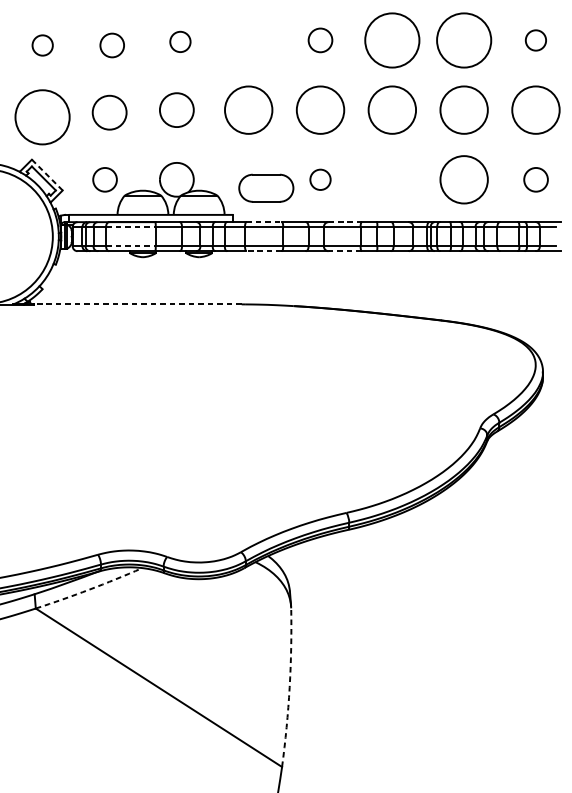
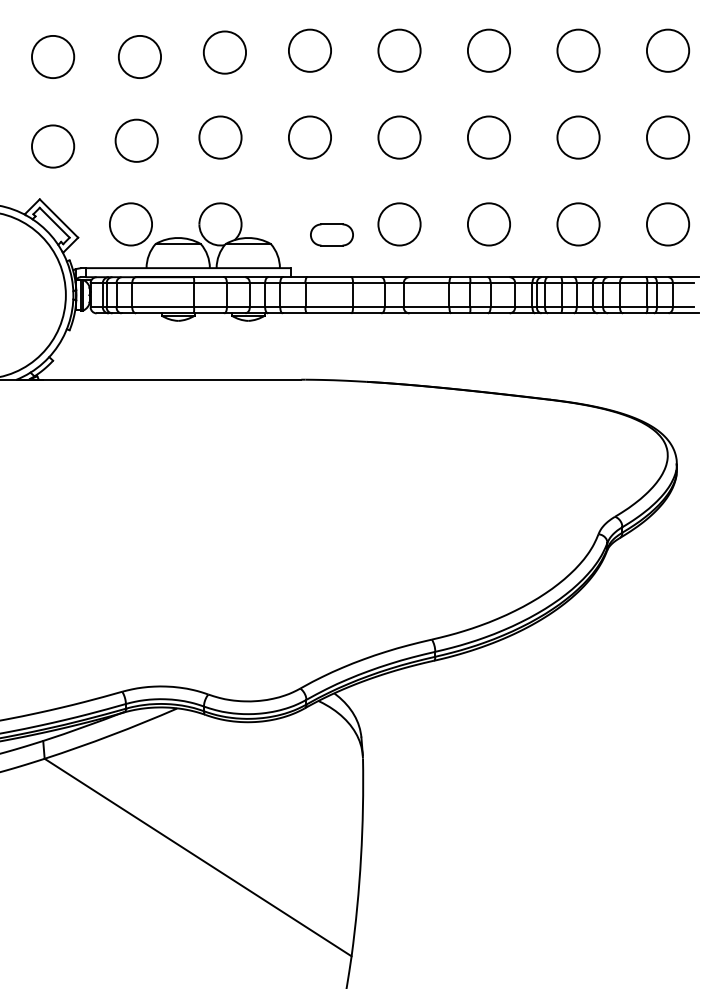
circle: (248, 40) -> (309, 50), added
circle: (320, 40) -> (399, 50), size x1.43
circle: (391, 40) -> (488, 50), size x0.62
circle: (464, 40) -> (578, 50), size x0.62
circle: (535, 40) -> (667, 50), size x1.67
circle: (180, 41) -> (224, 52), size x1.67
circle: (42, 45) -> (53, 56), size x1.67
circle: (111, 45) -> (139, 56), size x1.43
circle: (248, 110) -> (309, 137), size x0.71
circle: (320, 110) -> (399, 137), size x0.71
circle: (391, 110) -> (488, 137), size x0.71
circle: (464, 110) -> (578, 137), size x0.71
circle: (535, 110) -> (667, 137), size x0.71
circle: (42, 117) -> (53, 146), size x0.62
line: (47, 175) -> (59, 218), dashed -> solid
circle: (104, 179) -> (130, 224), size x1.43
circle: (320, 179) -> (399, 224), size x1.67
circle: (391, 179) -> (488, 224), added
circle: (464, 179) -> (578, 224), size x0.71
circle: (536, 179) -> (668, 224), size x1.43
part: (265, 187) -> (331, 234), size x0.62
line: (264, 222) -> (329, 277), dashed -> solid
line: (345, 222) -> (430, 277), dashed -> solid
line: (131, 227) -> (163, 283), dashed -> solid
line: (131, 246) -> (163, 307), dashed -> solid
line: (263, 251) -> (328, 313), dashed -> solid
line: (345, 251) -> (430, 313), dashed -> solid
line: (137, 304) -> (171, 379), dashed -> solid
arc: (89, 589) -> (111, 735), dashed -> solid
arc: (290, 687) -> (361, 857), dashed -> solid

